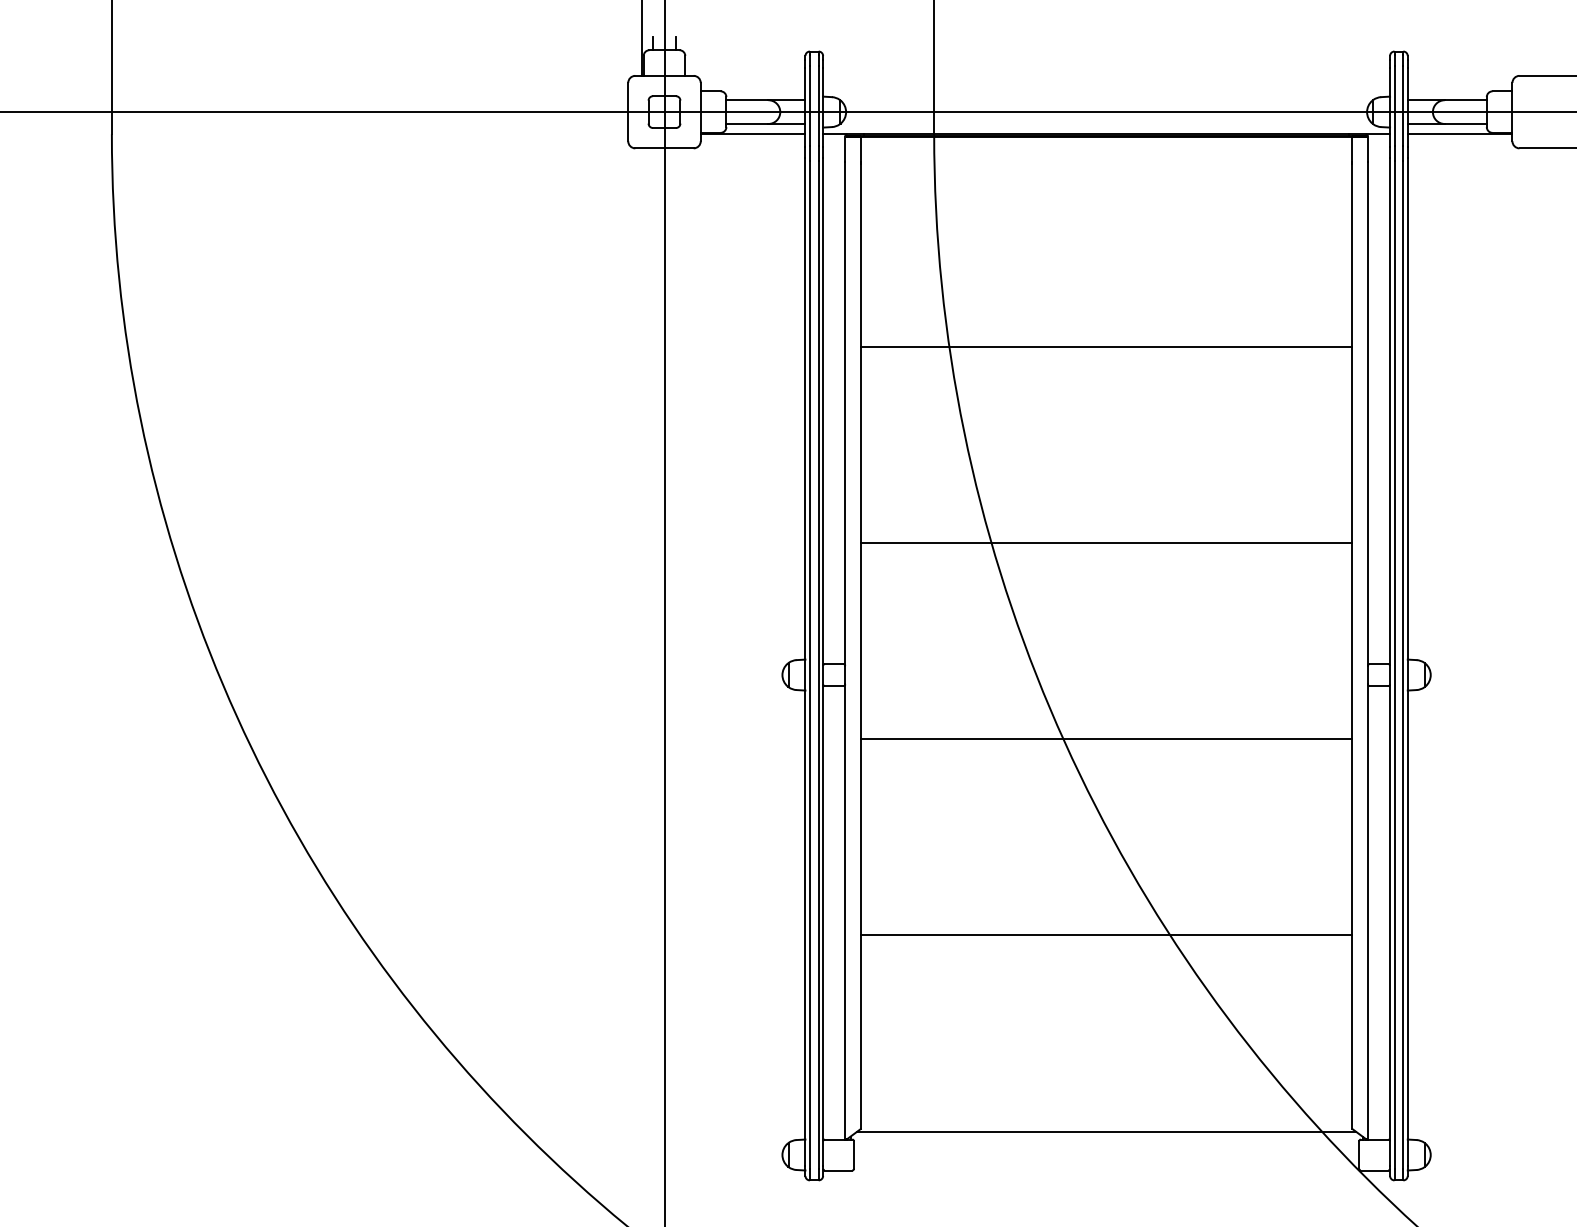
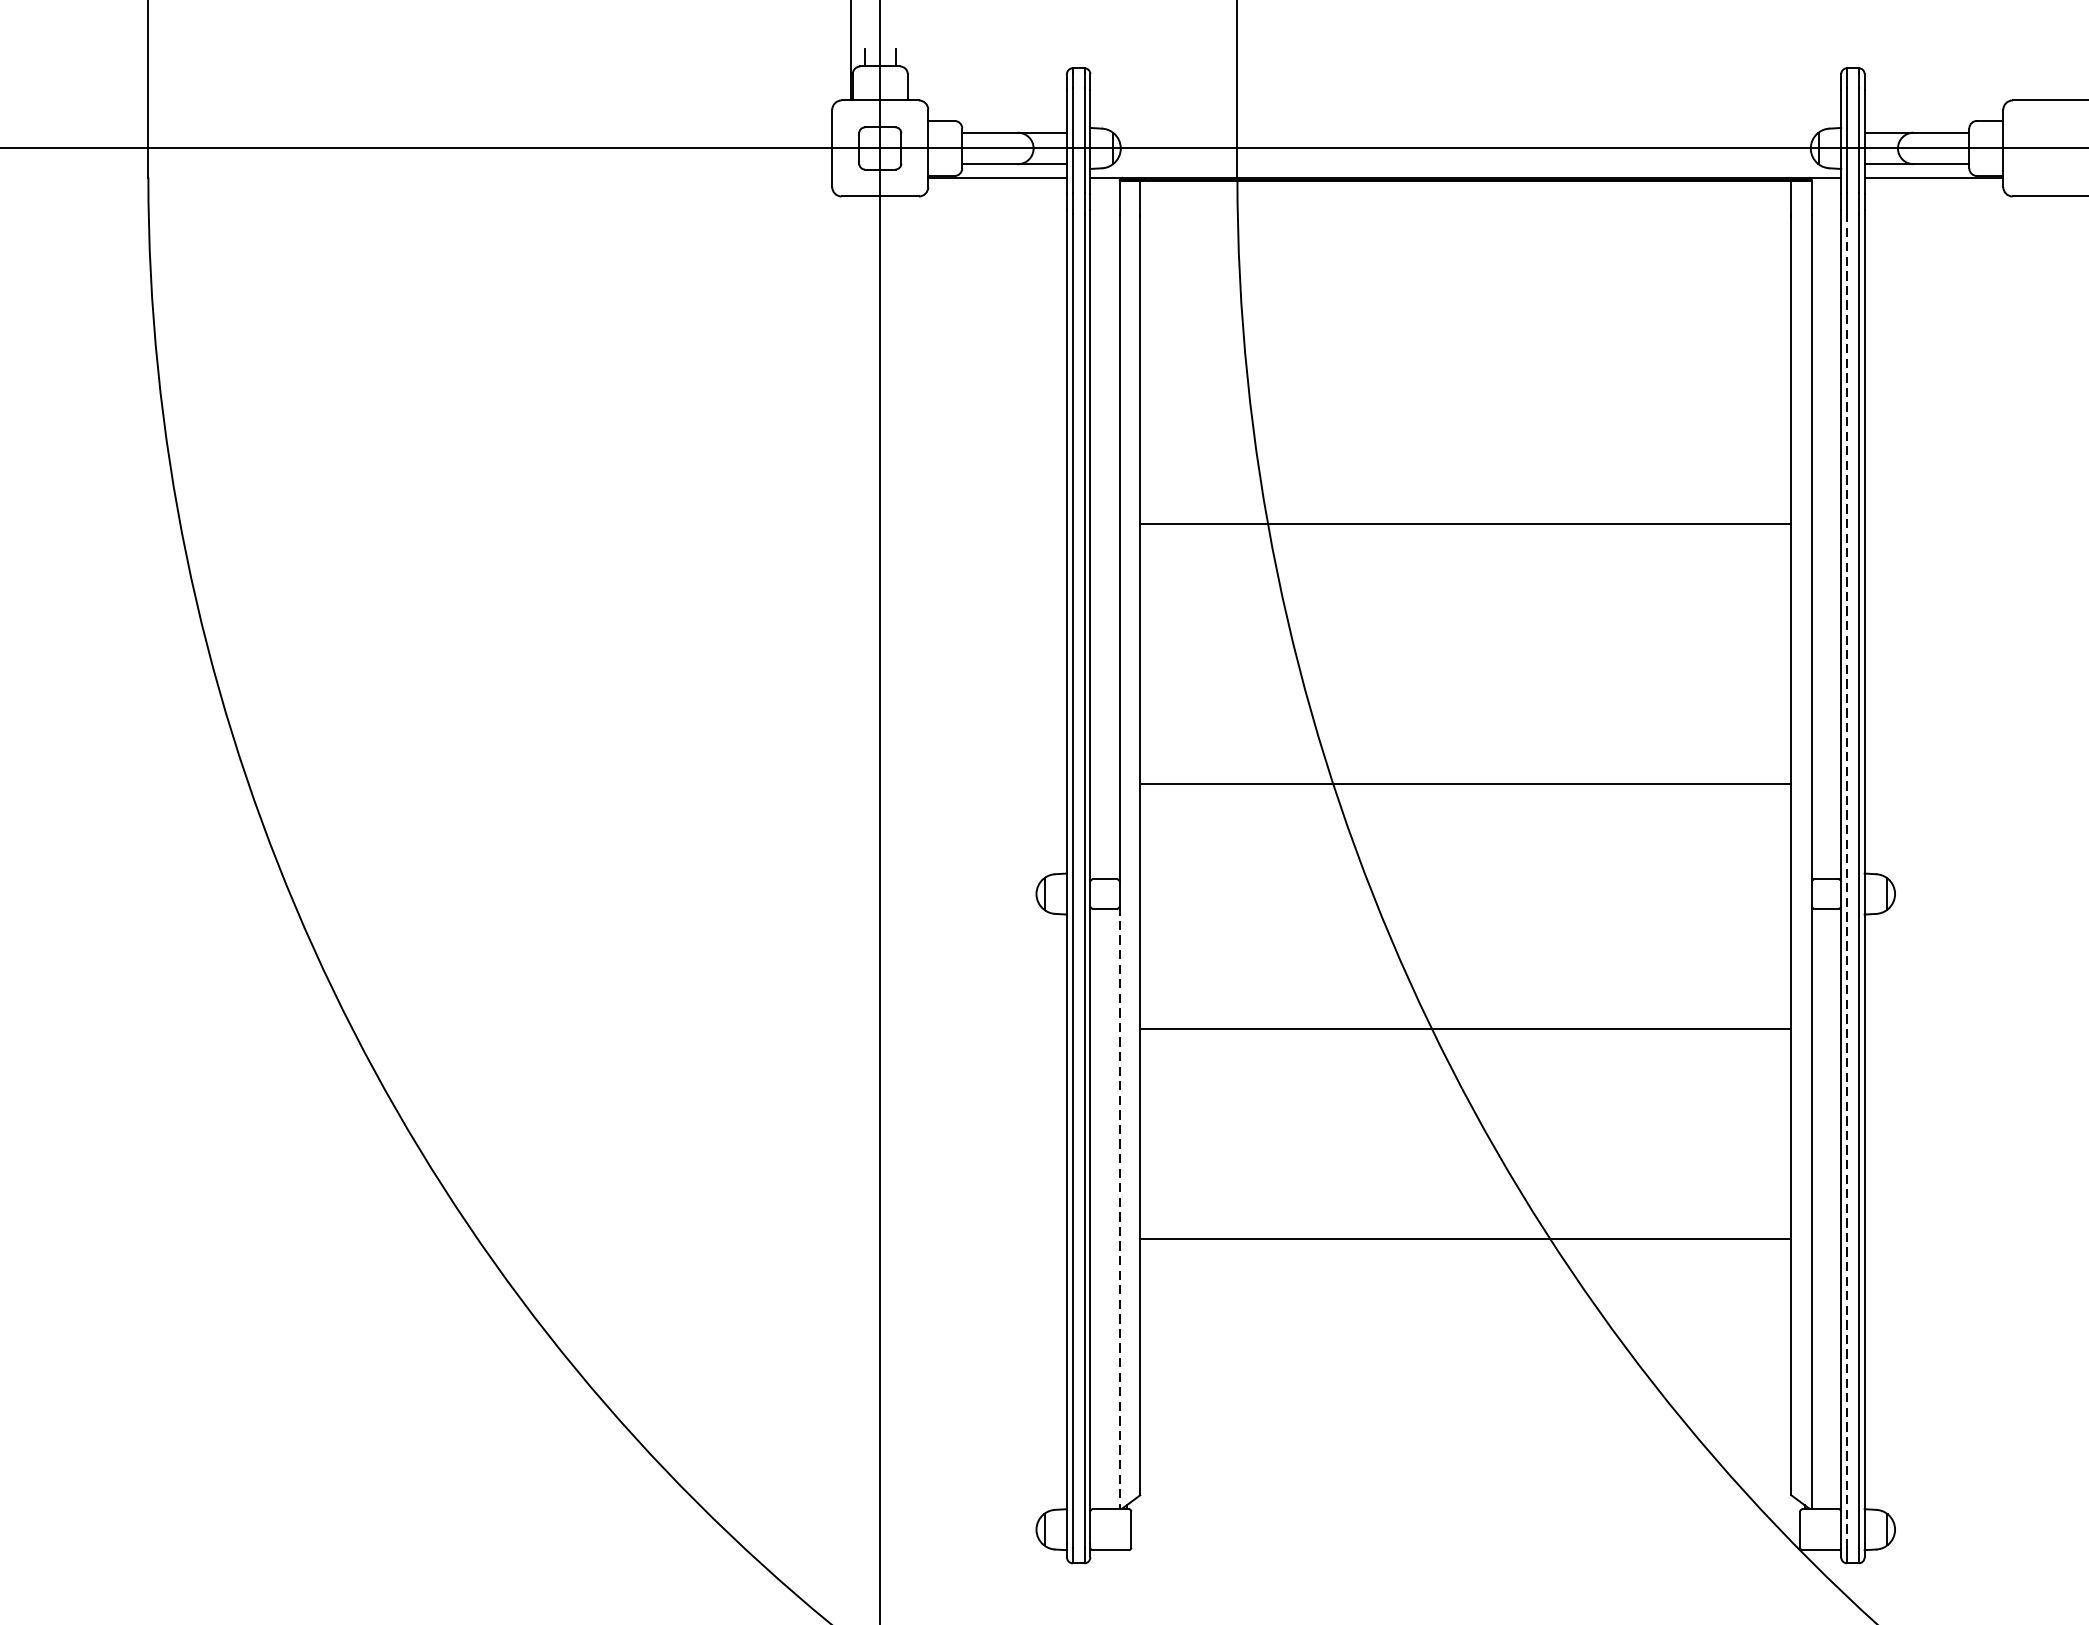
line: (1106, 346) -> (1465, 523), moved
line: (1106, 542) -> (1465, 783), moved
line: (1394, 665) -> (1847, 881), solid -> dashed
line: (1106, 739) -> (1465, 1029), moved
line: (845, 911) -> (1119, 1207), solid -> dashed
line: (1106, 1131) -> (1465, 1498), removed

